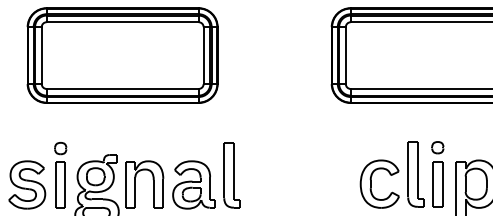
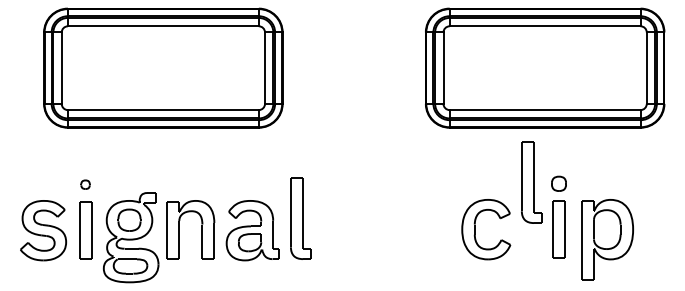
part: (60, 148) -> (85, 184), size x0.6
part: (415, 174) -> (531, 182), moved

